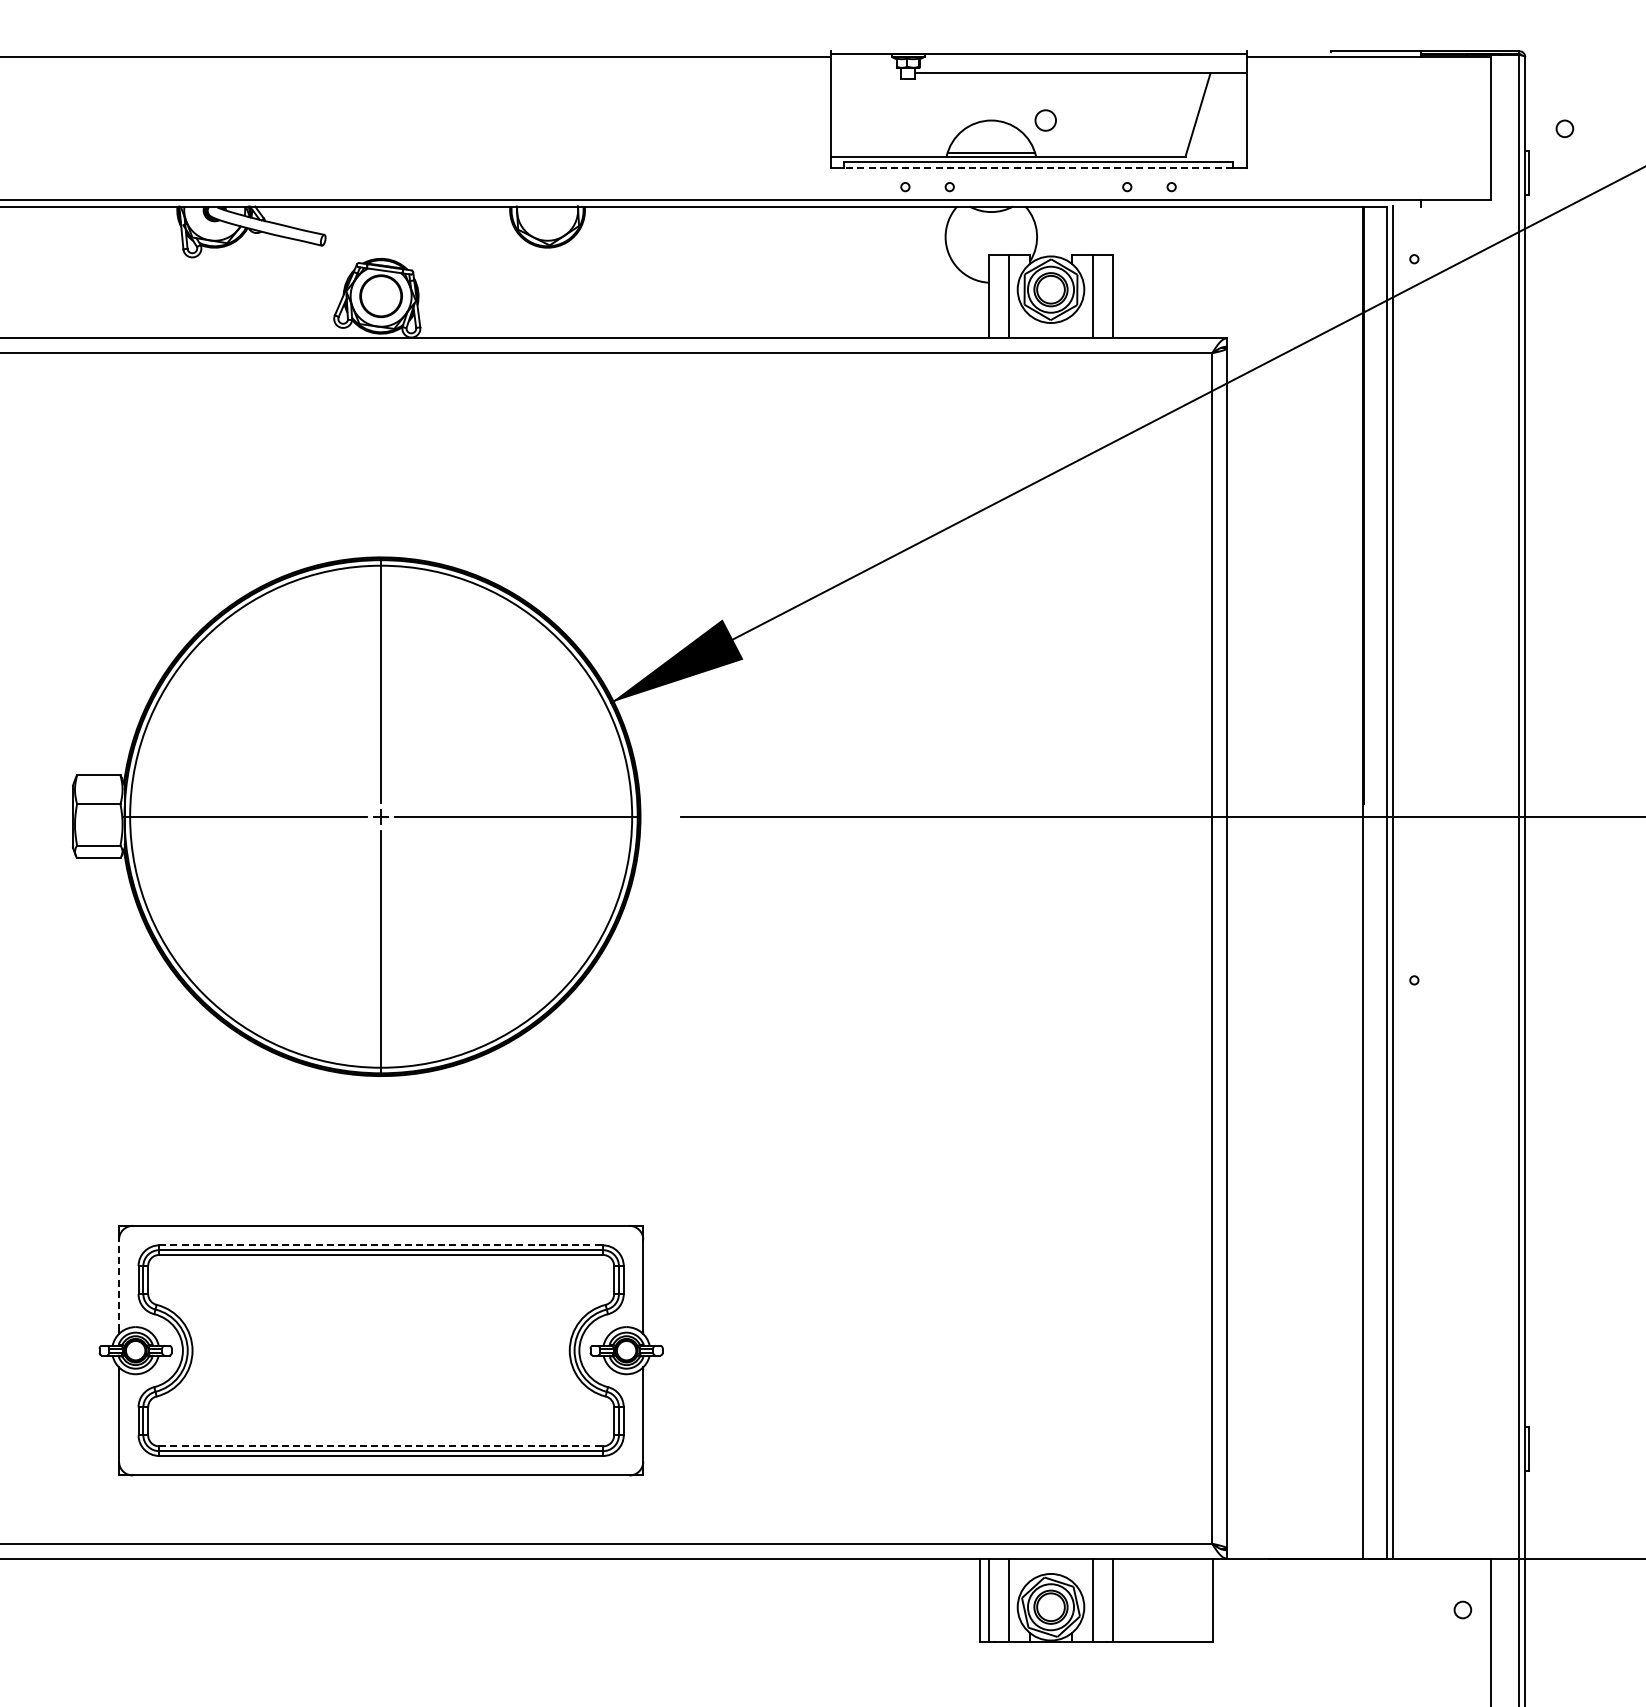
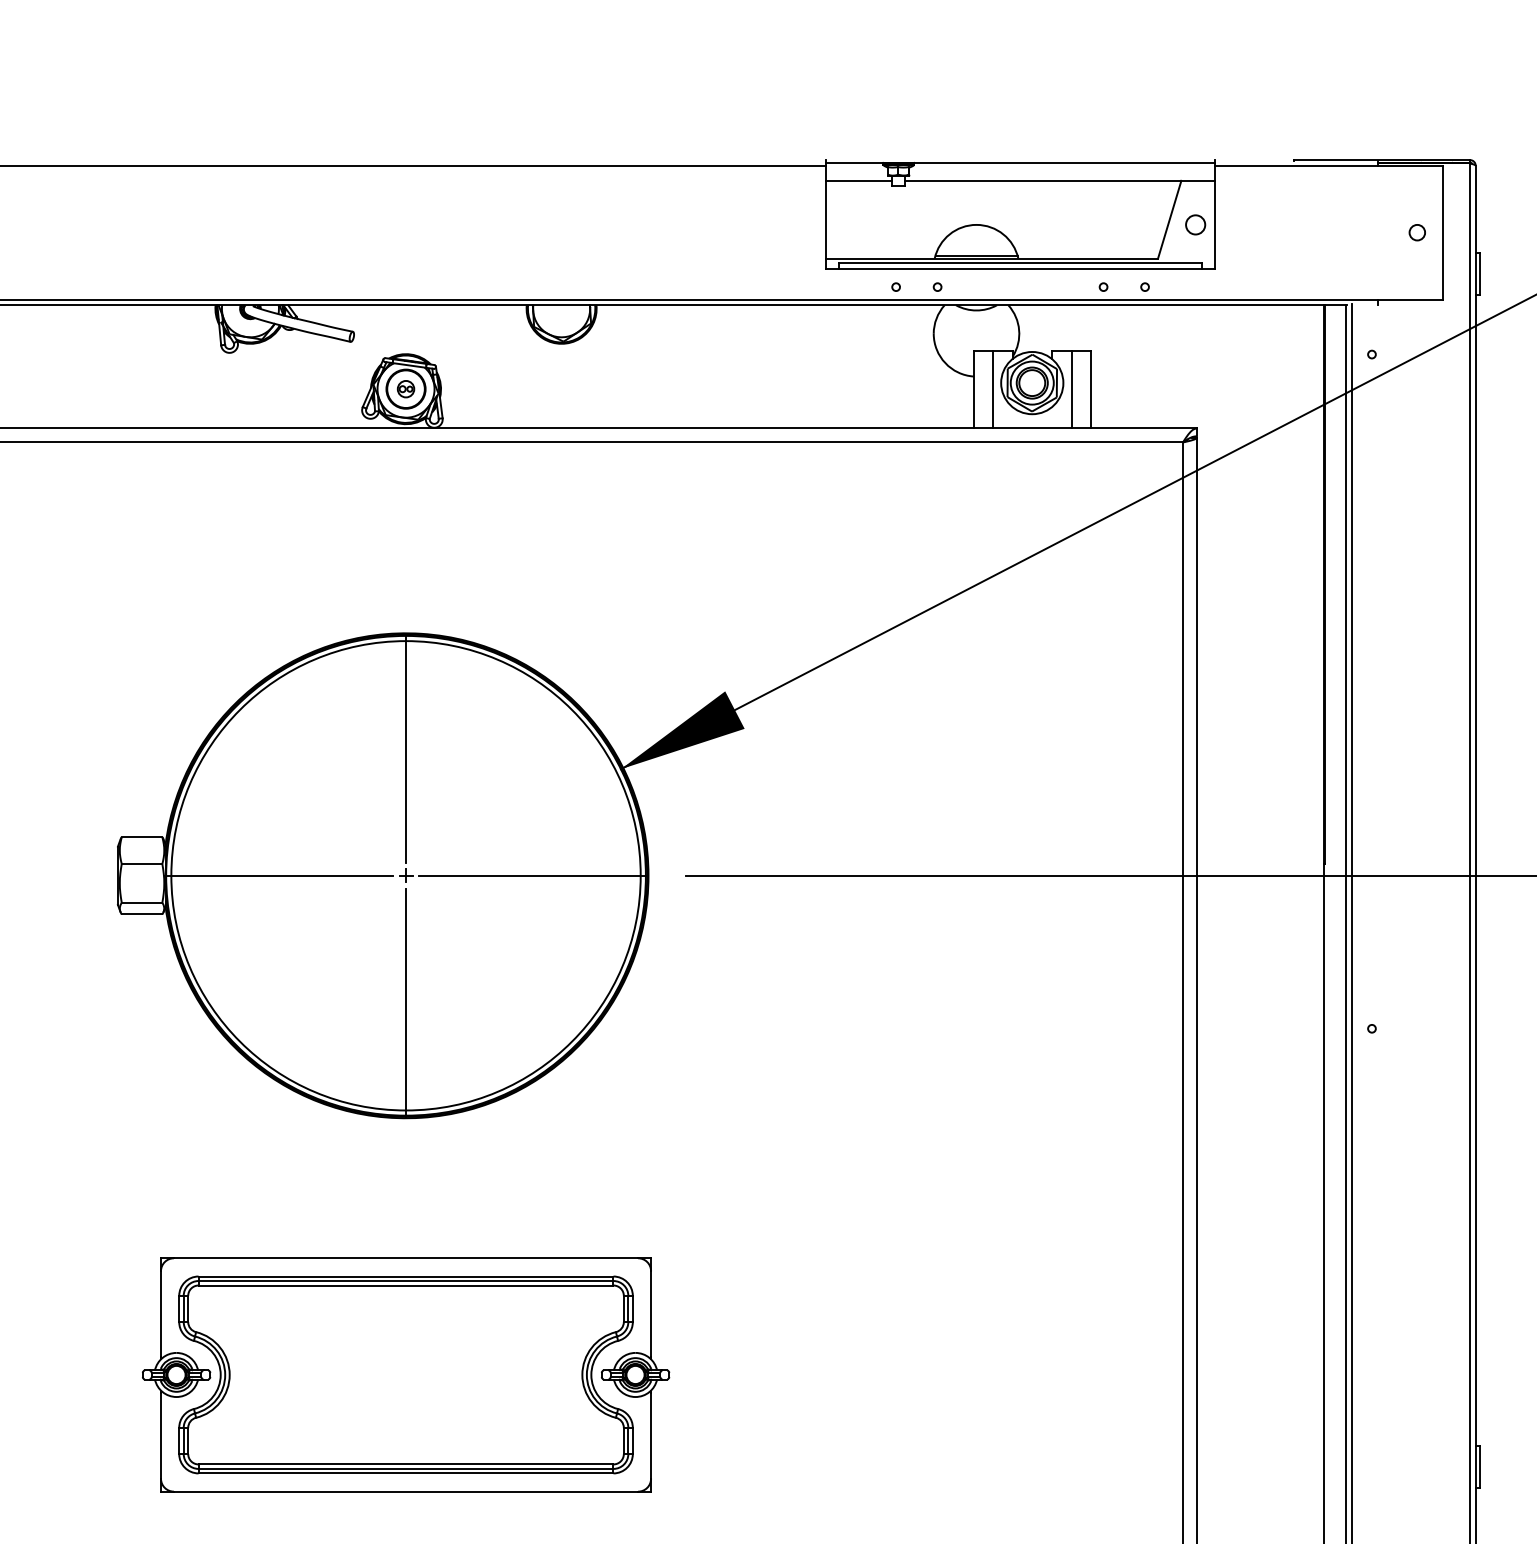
line: (865, 73) -> (858, 180), added
circle: (1045, 120) -> (1195, 224), moved
circle: (1564, 128) -> (1416, 232), moved
line: (1038, 167) -> (1020, 268), dashed -> solid
part: (380, 295) -> (405, 388), added
line: (381, 1245) -> (406, 1276), dashed -> solid
line: (119, 1285) -> (161, 1314), dashed -> solid
line: (381, 1446) -> (406, 1464), dashed -> solid

